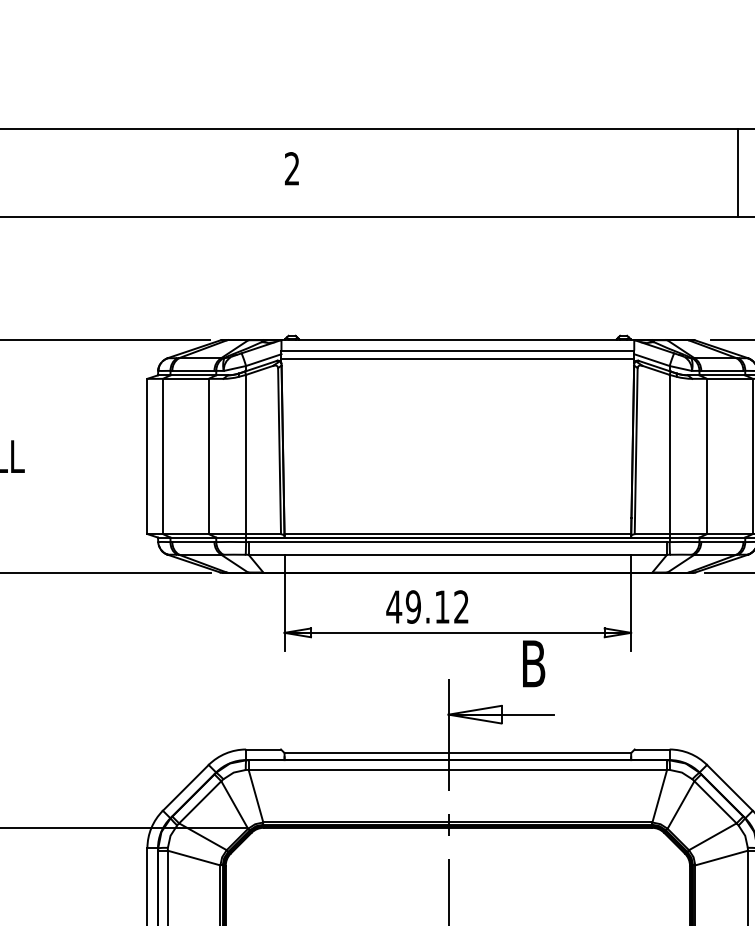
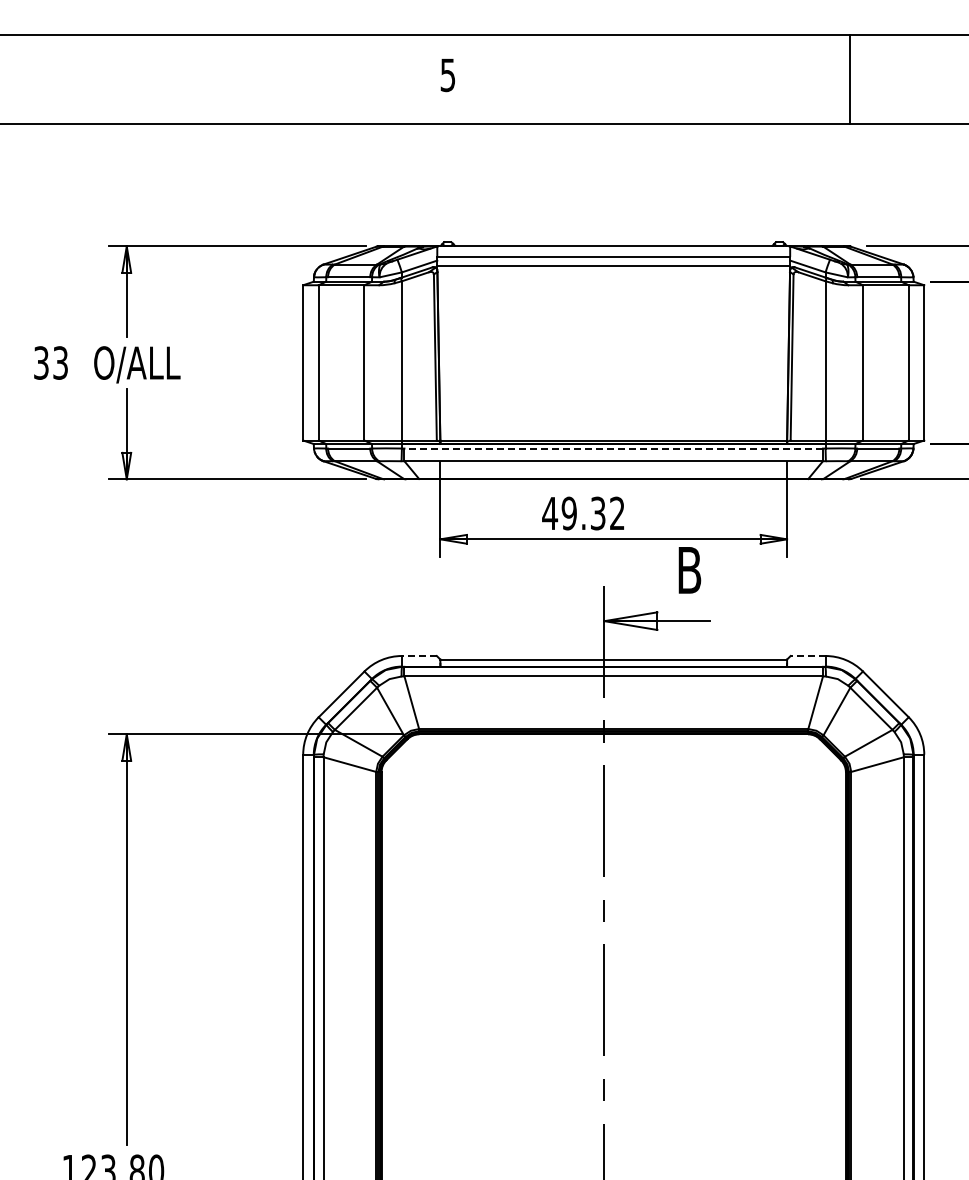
text: (291, 169) -> (447, 75), 2 -> 5
line: (738, 173) -> (850, 79), moved
line: (457, 542) -> (613, 448), solid -> dashed
text: (442, 607) -> (598, 513), 49.12 -> 49.32
line: (262, 749) -> (418, 656), solid -> dashed
line: (651, 749) -> (807, 656), solid -> dashed

